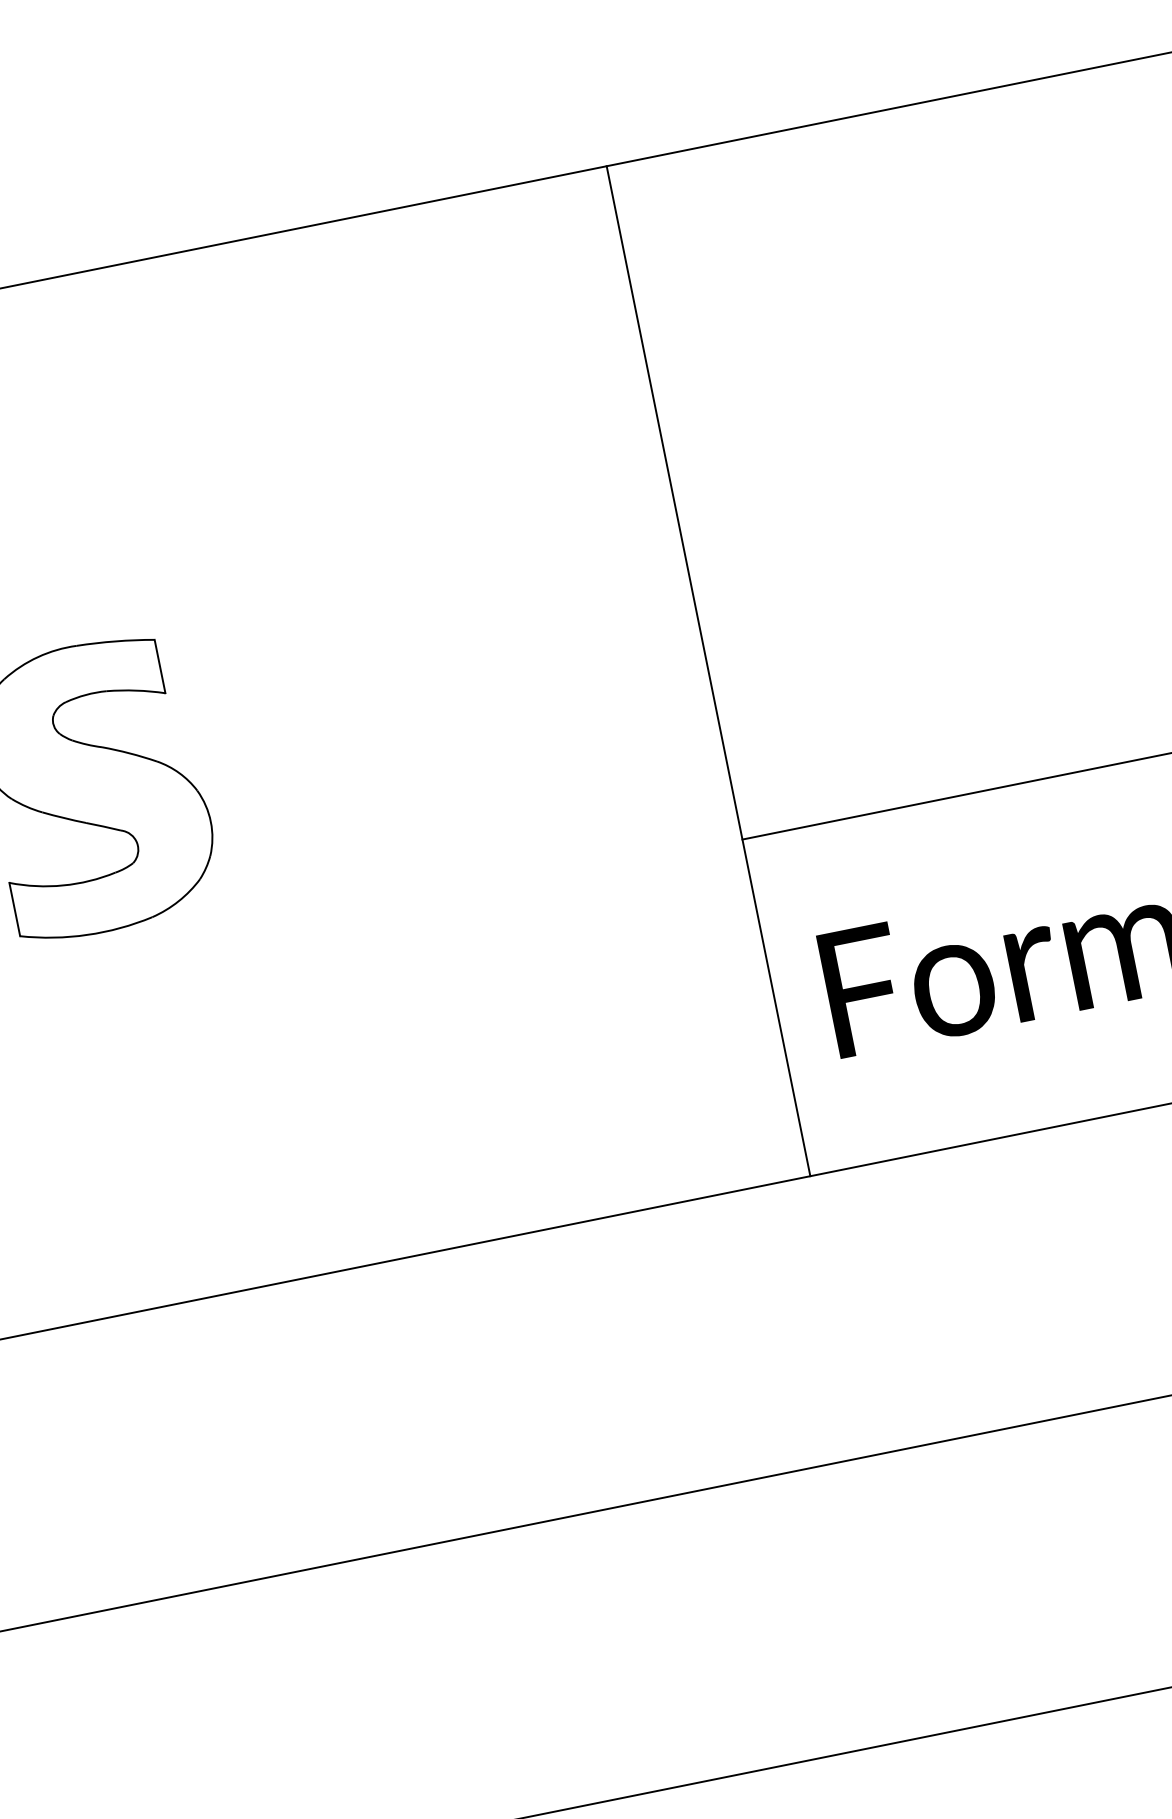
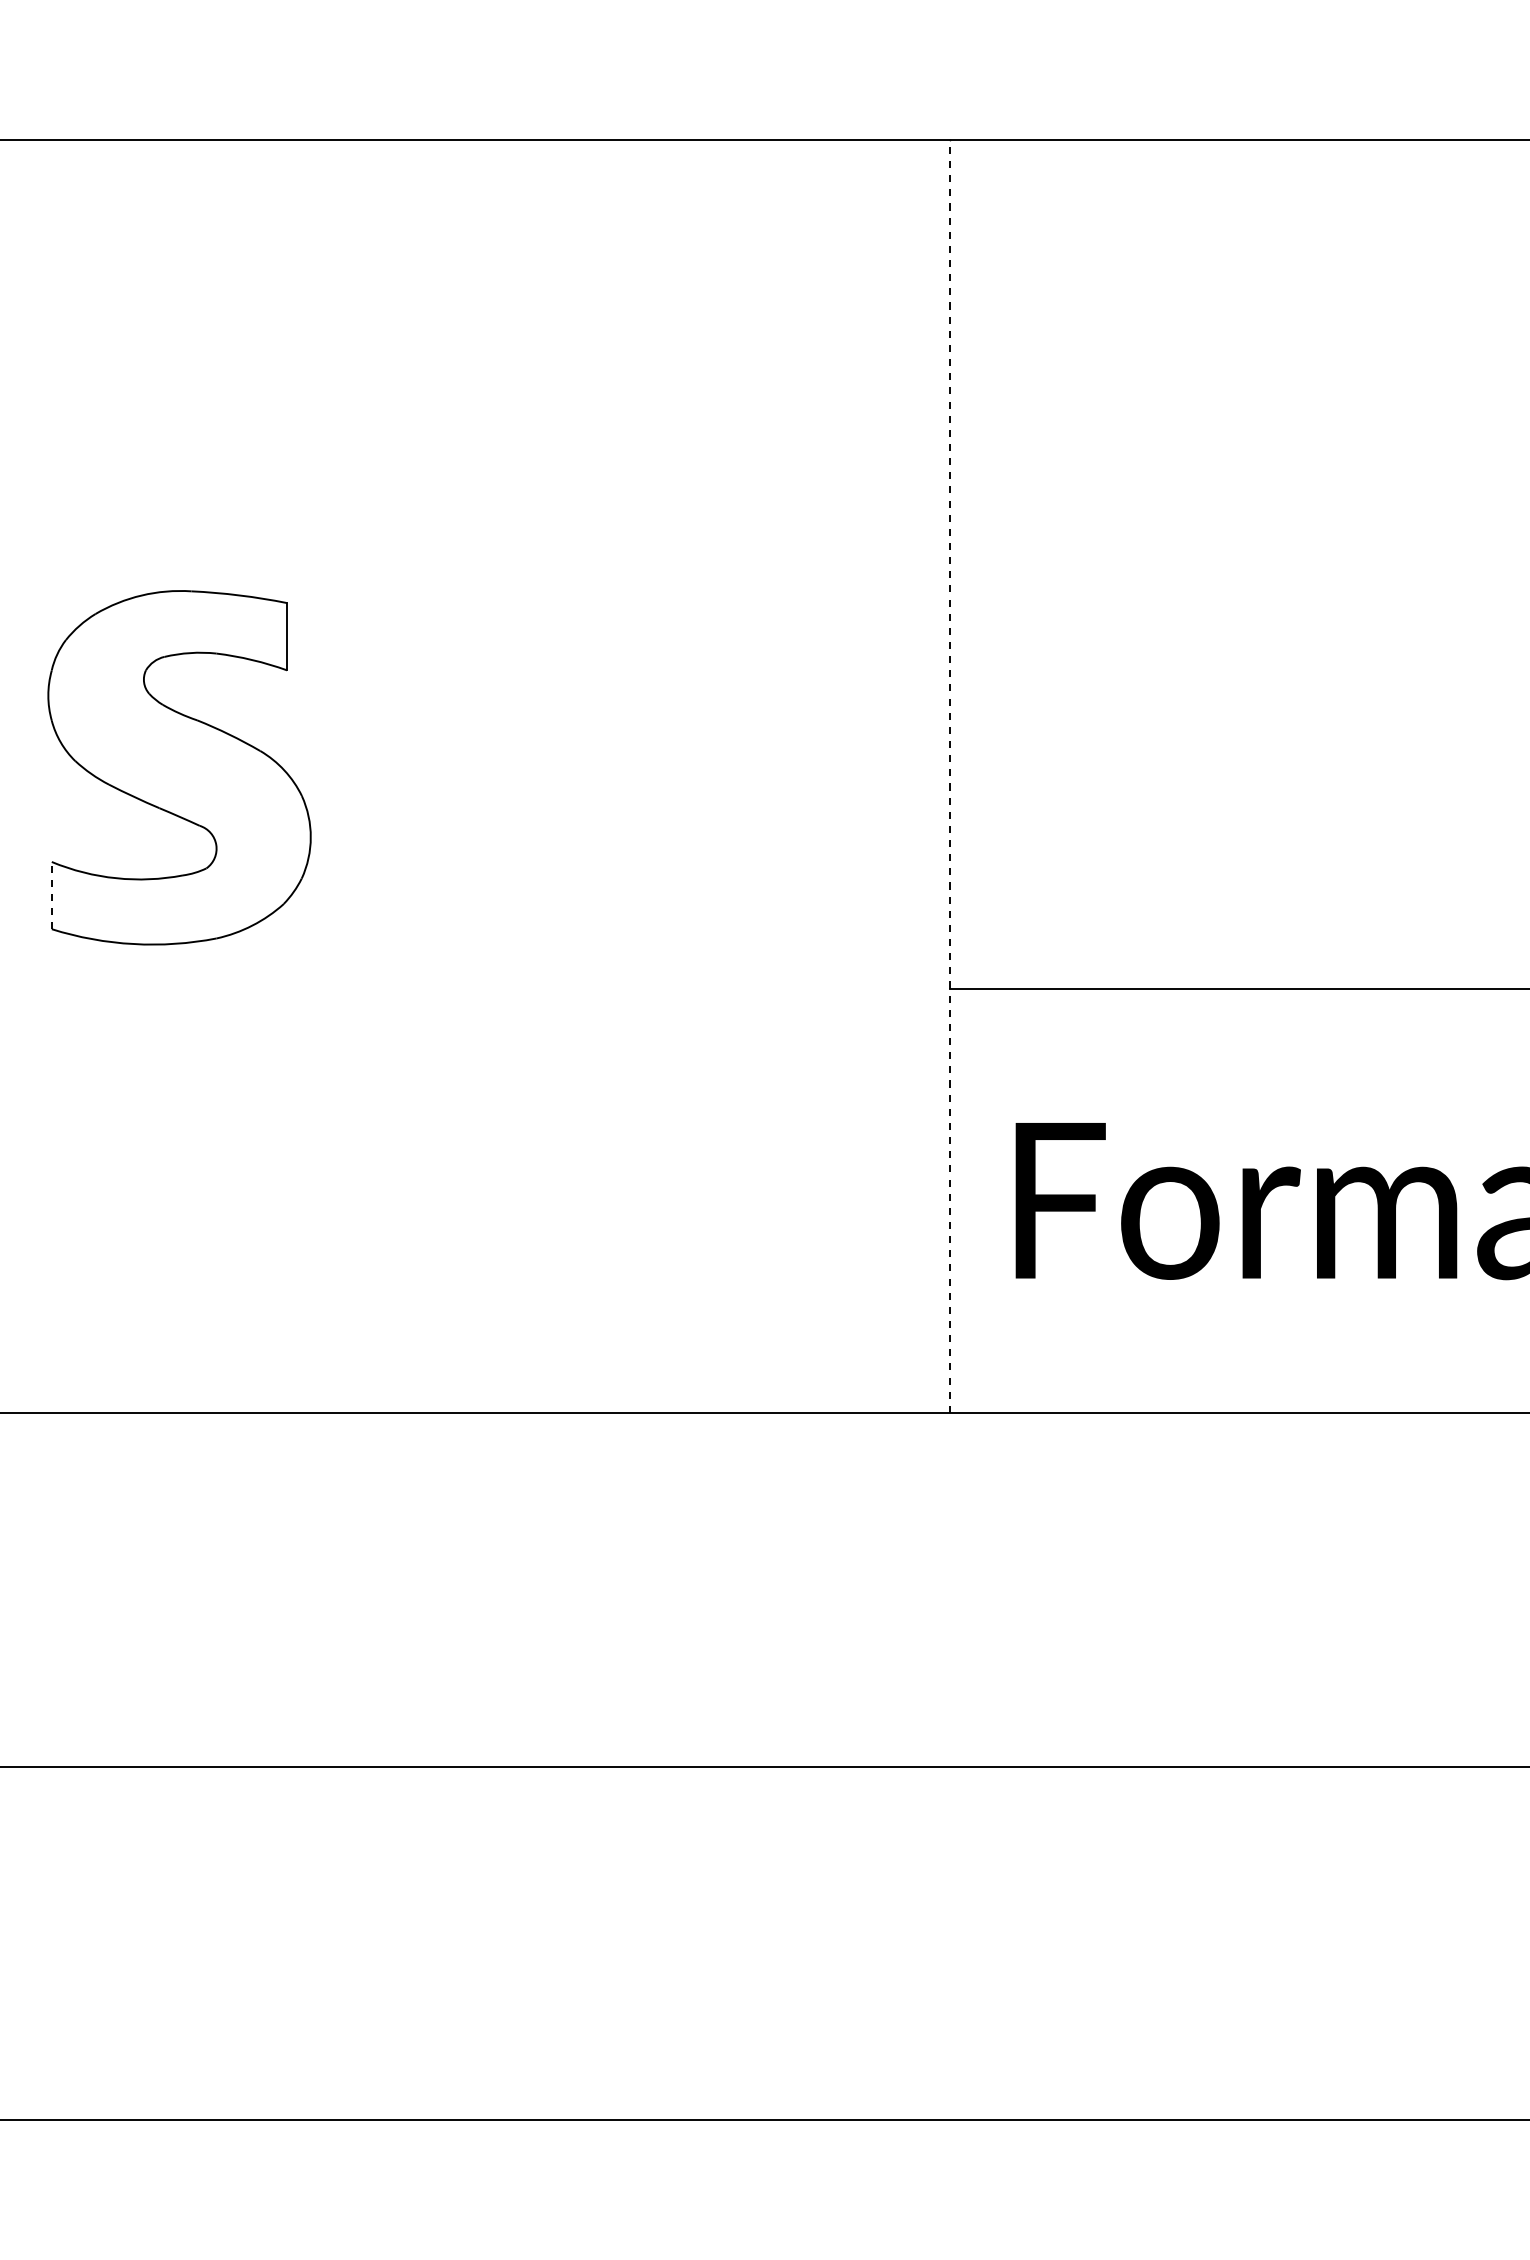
line: (708, 671) -> (950, 776), solid -> dashed
line: (14, 909) -> (51, 895), solid -> dashed

